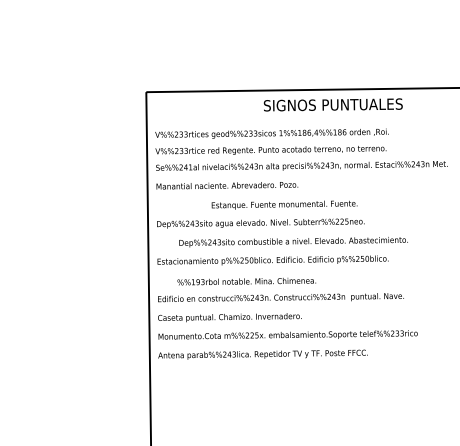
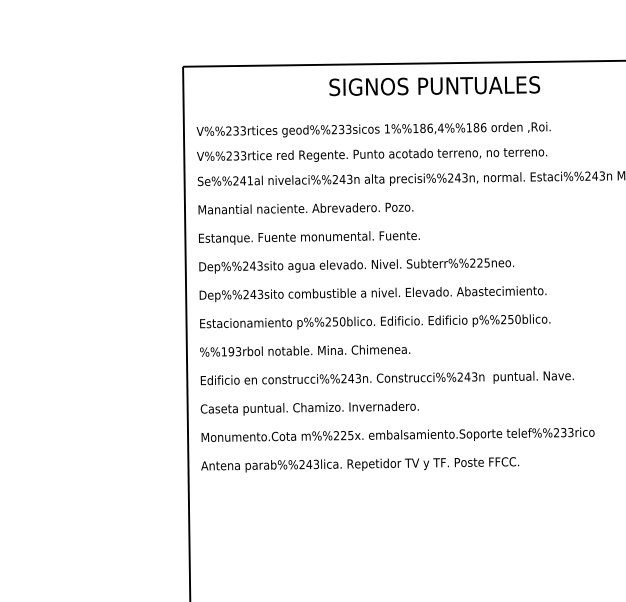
text: (332, 104) -> (433, 85), moved
text: (284, 204) -> (309, 237), moved
text: (293, 242) -> (372, 294), moved
text: (246, 281) -> (304, 350), moved

